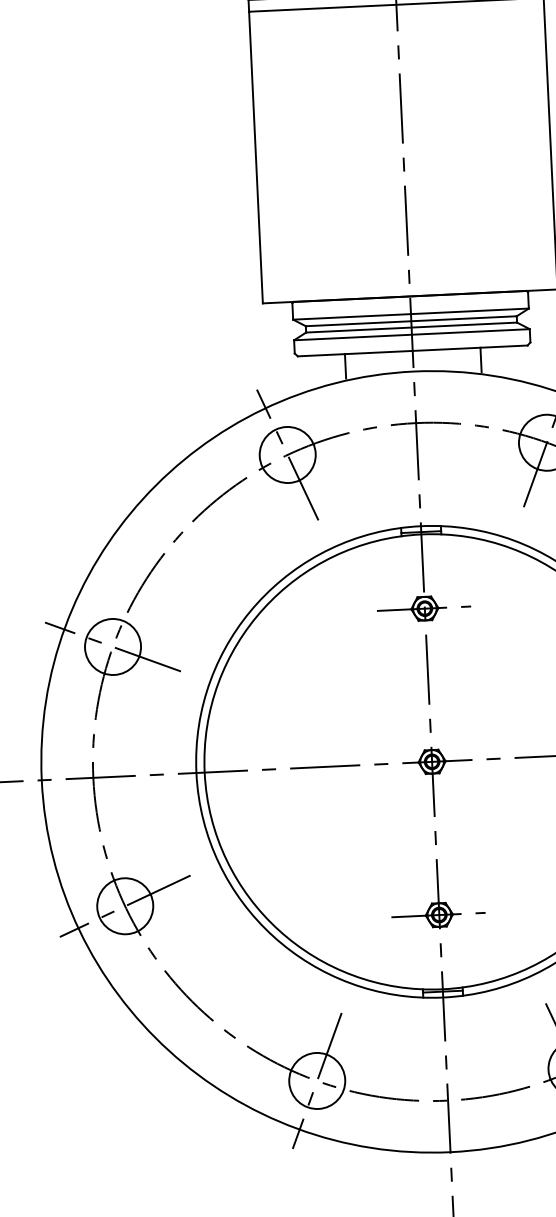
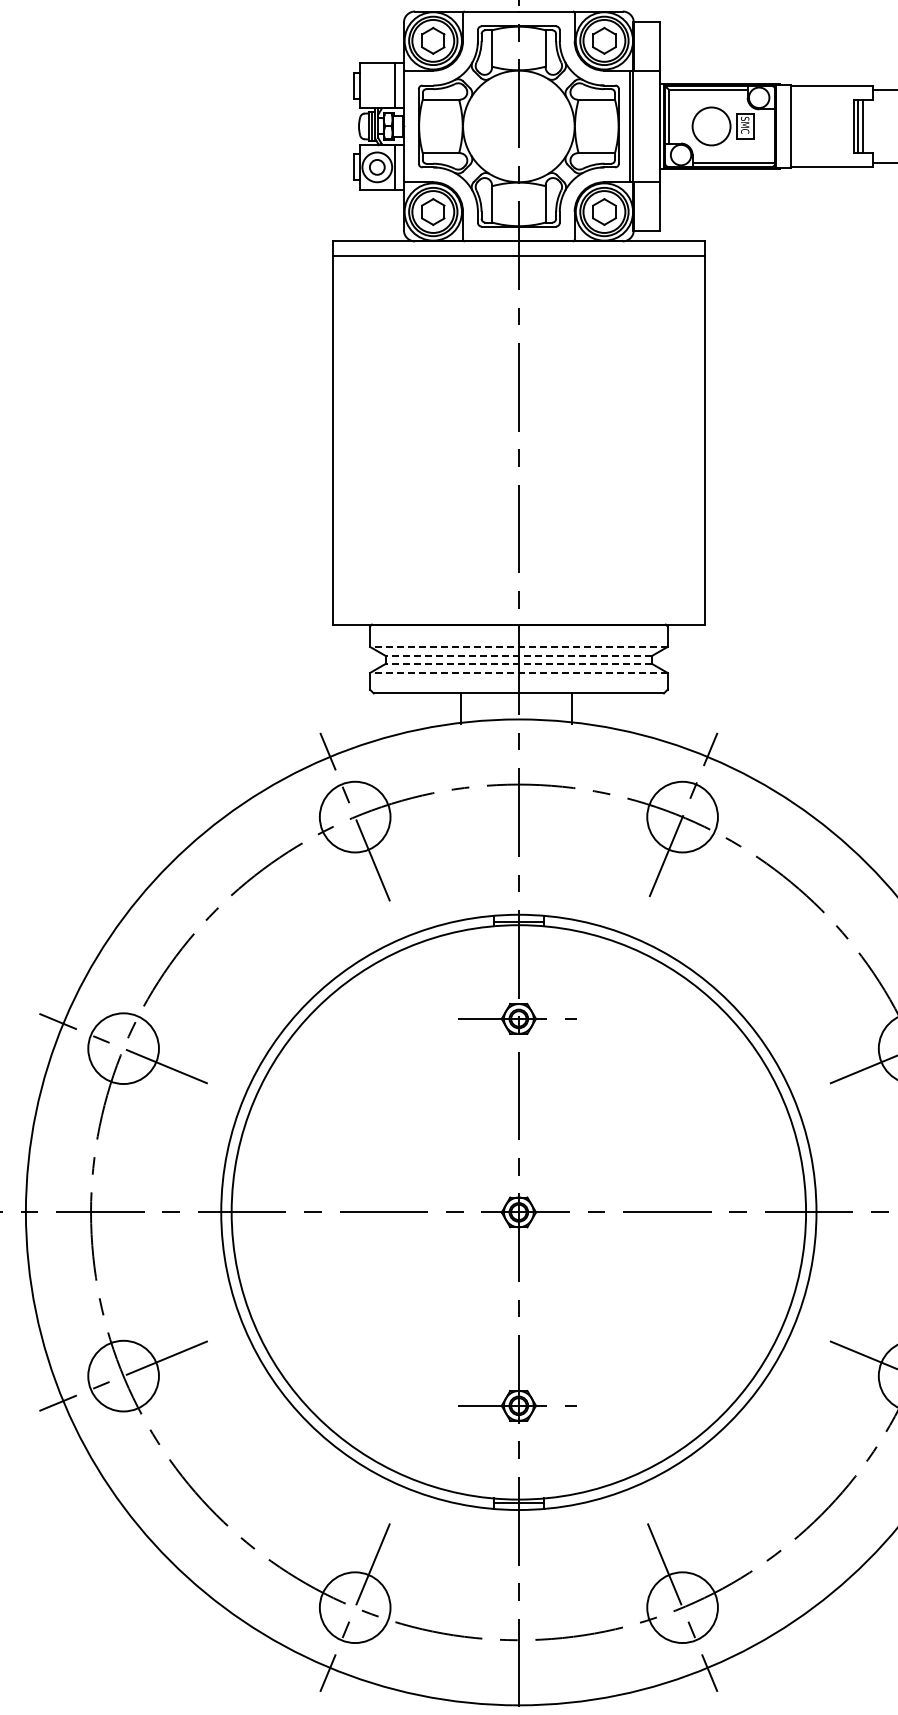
line: (410, 313) -> (518, 646), solid -> dashed
line: (411, 320) -> (518, 655), solid -> dashed
line: (411, 327) -> (518, 663), solid -> dashed
line: (411, 334) -> (518, 672), solid -> dashed
line: (481, 359) -> (572, 708), moved
line: (345, 366) -> (461, 708), moved

